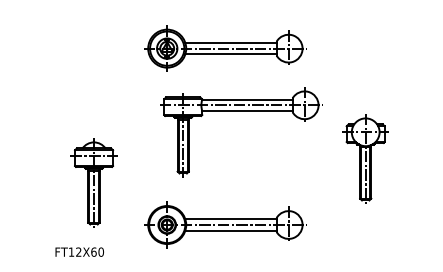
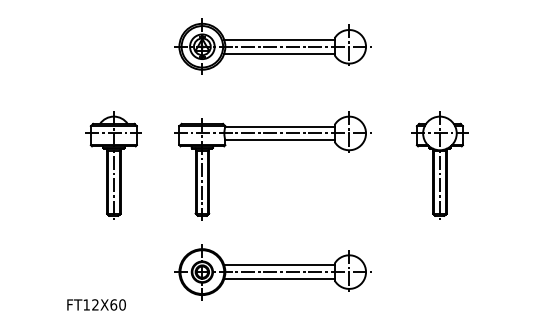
part: (225, 48) -> (272, 46), moved
part: (241, 111) -> (272, 140), moved
part: (365, 158) -> (439, 165), moved
part: (93, 182) -> (113, 165), moved

